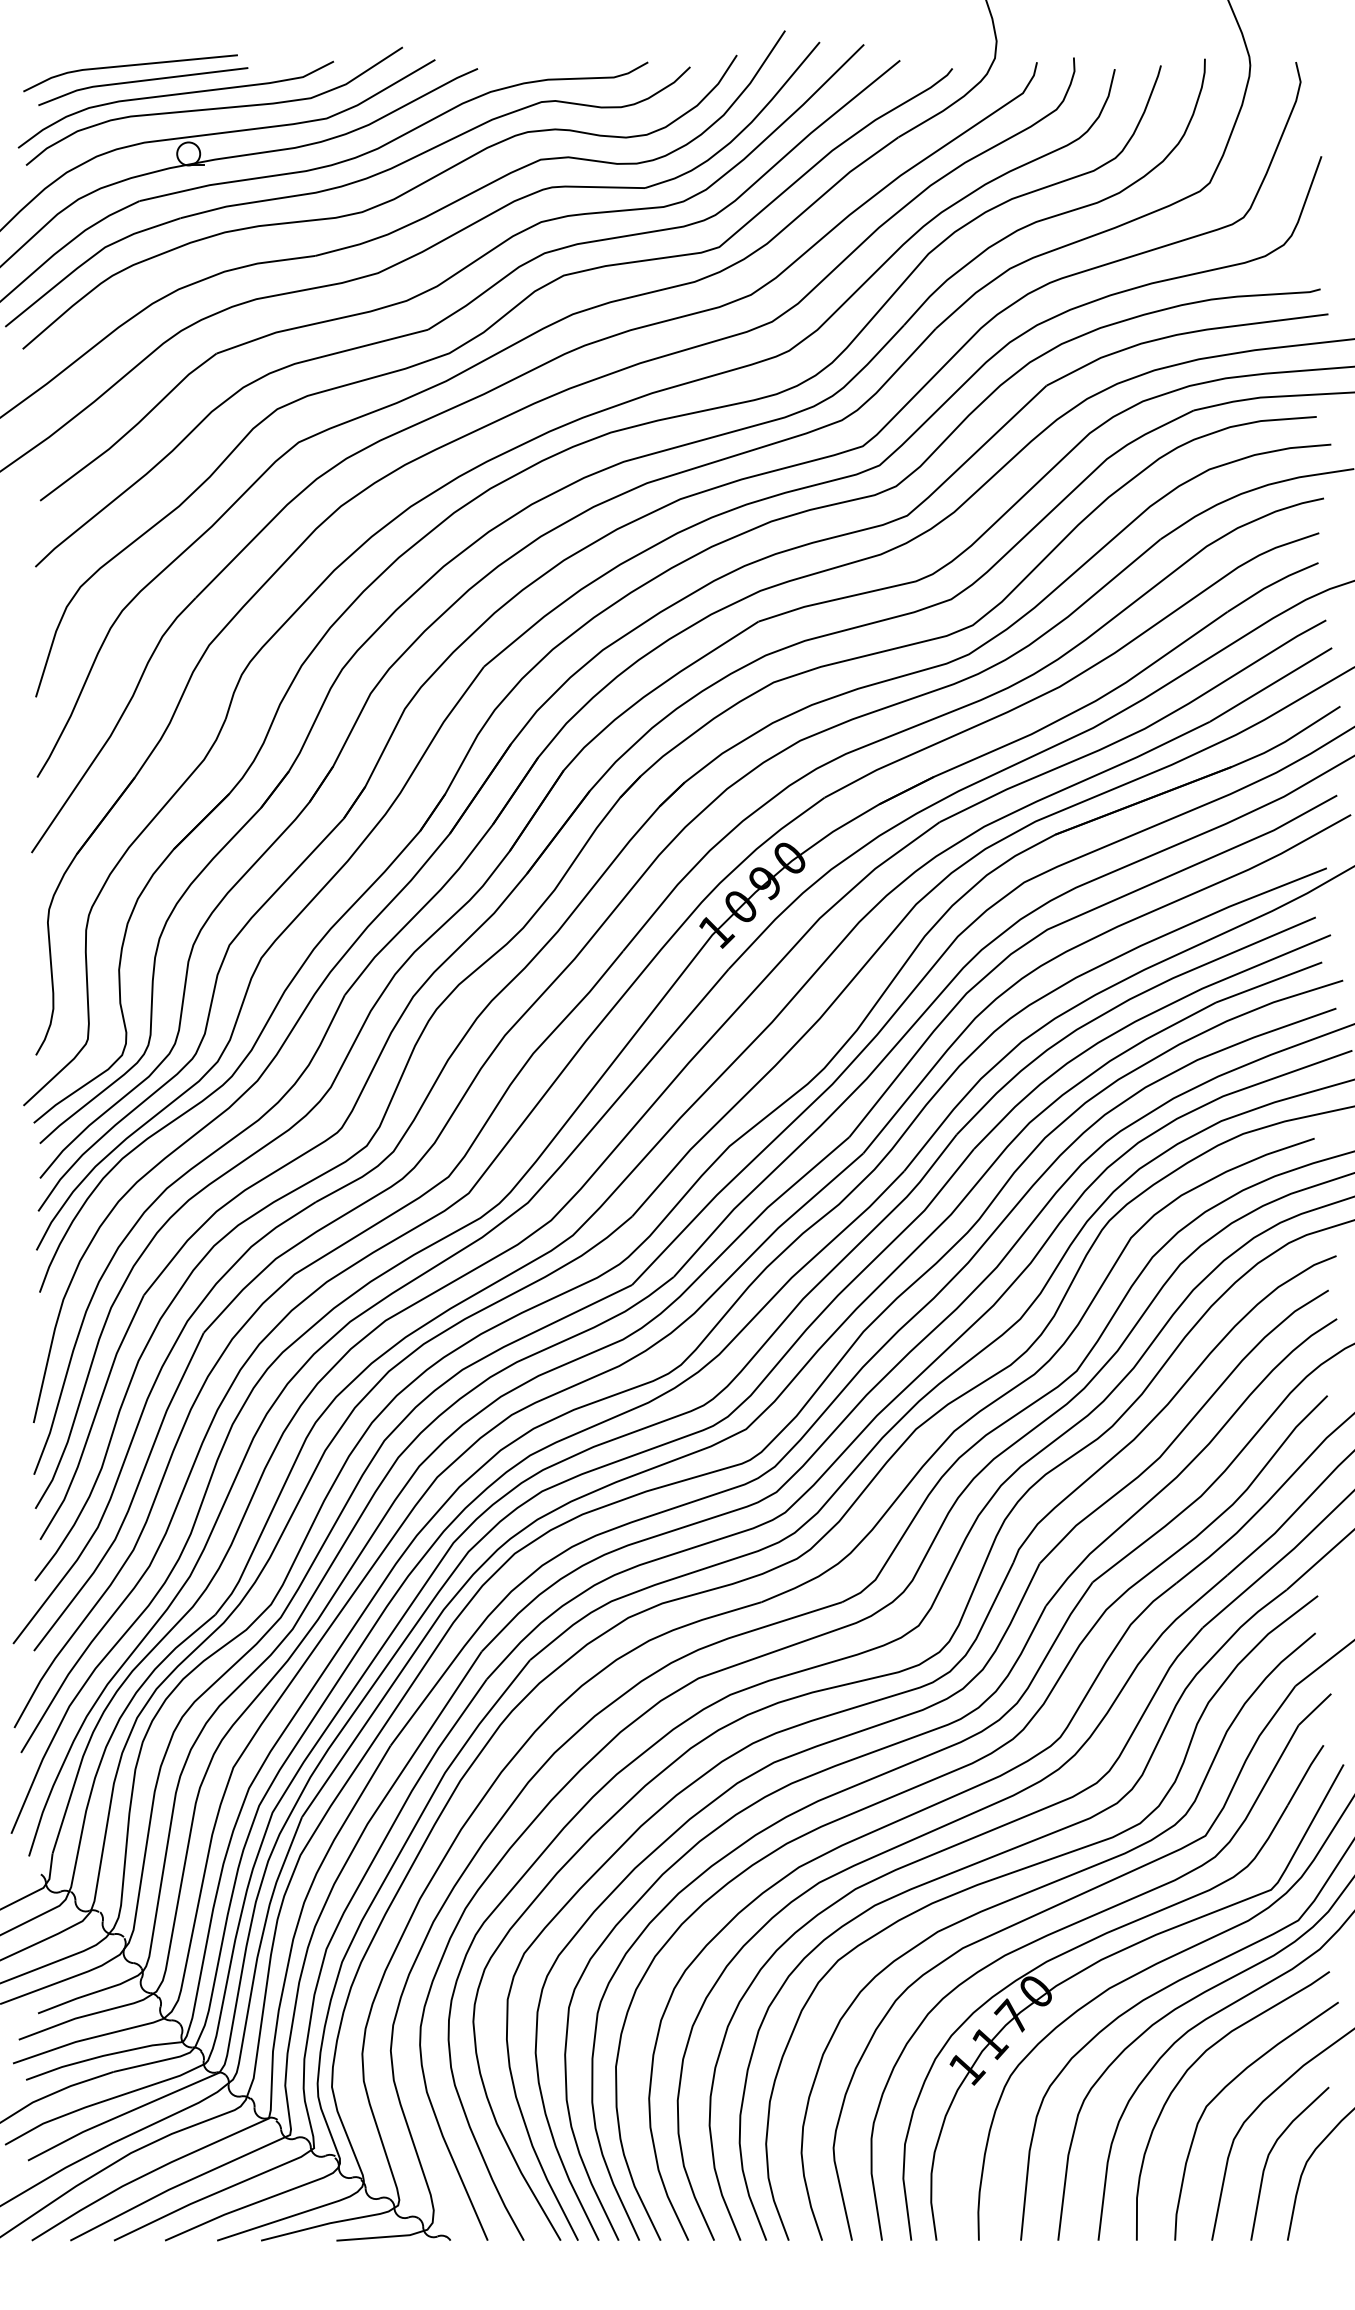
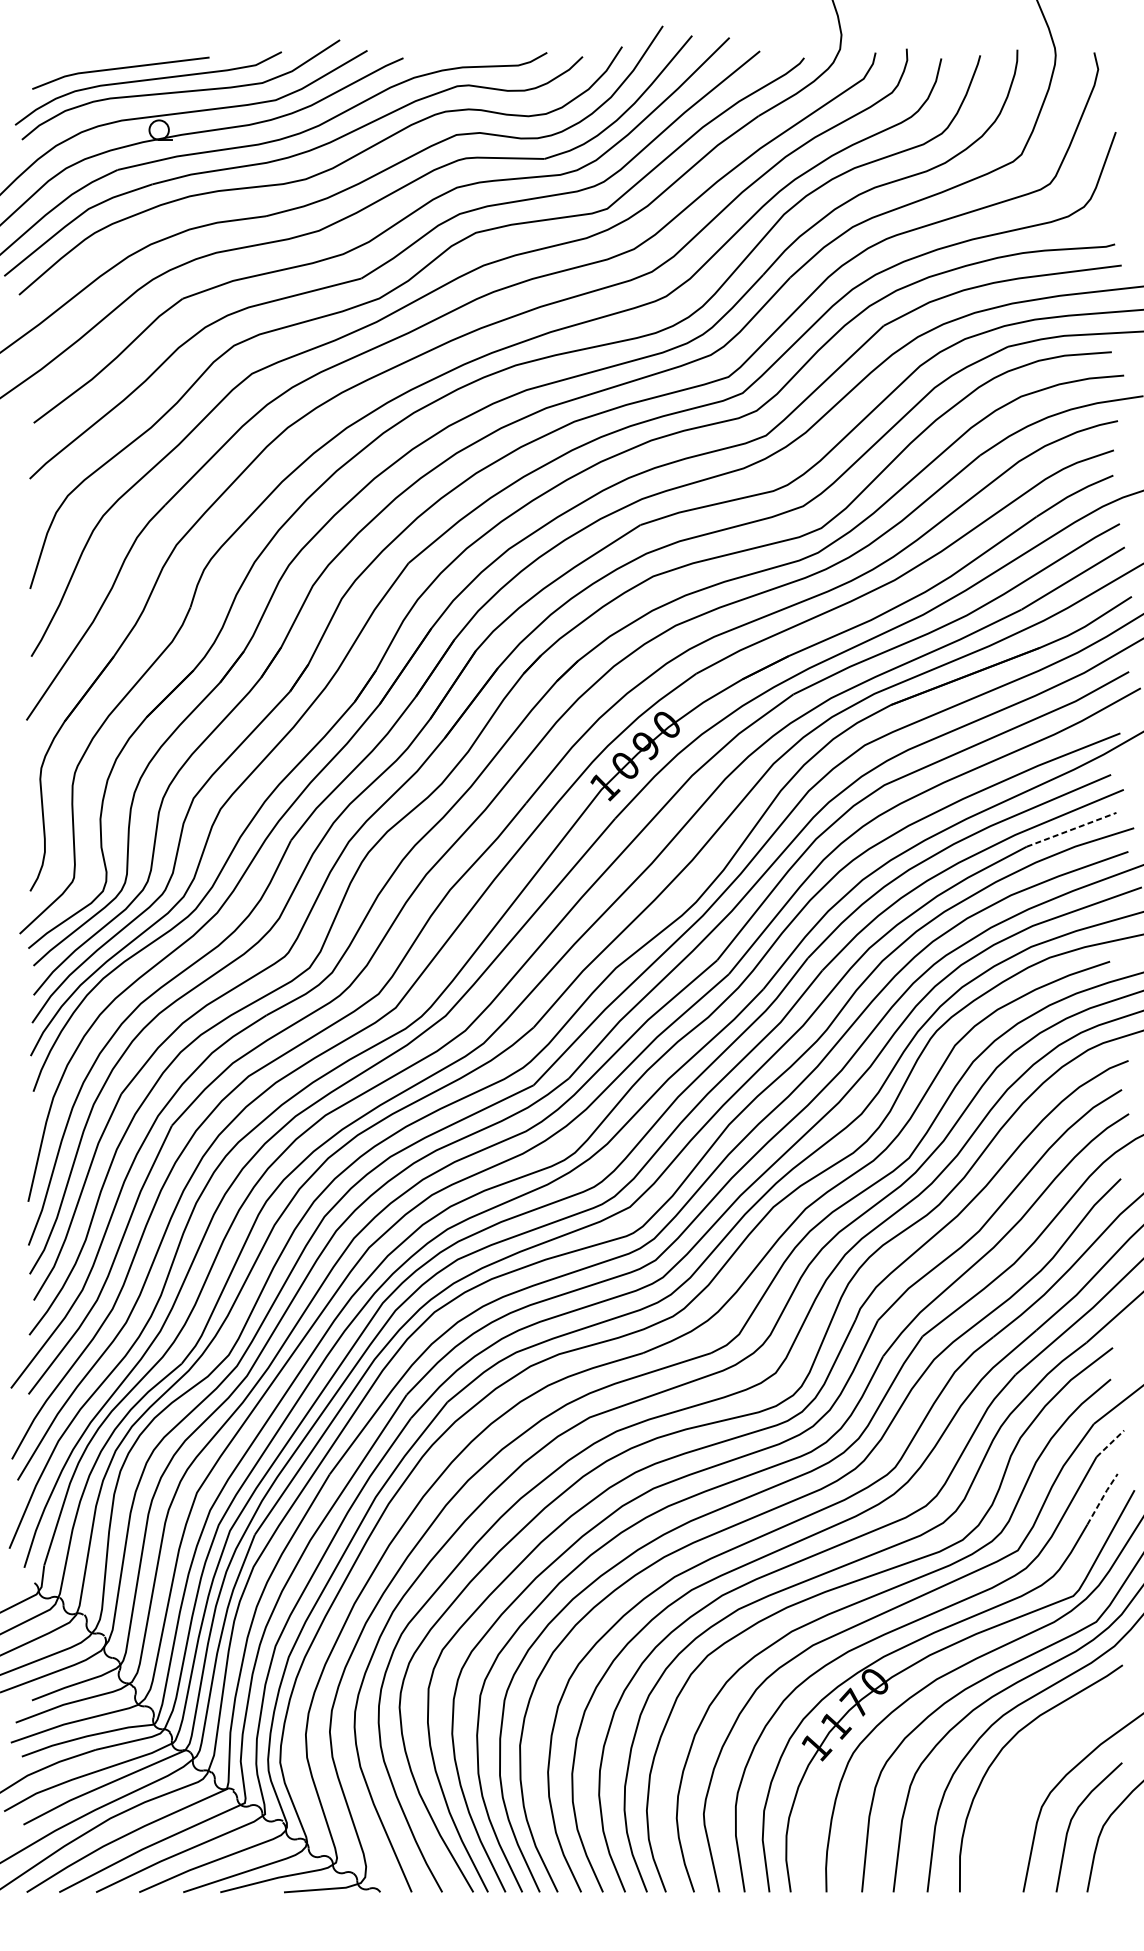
line: (130, 66) -> (110, 56), removed
line: (1269, 982) -> (1071, 829), solid -> dashed
line: (1314, 1709) -> (1109, 1443), solid -> dashed
line: (1305, 1774) -> (1102, 1498), solid -> dashed
curve: (1225, 2088) -> (1034, 1763), removed

